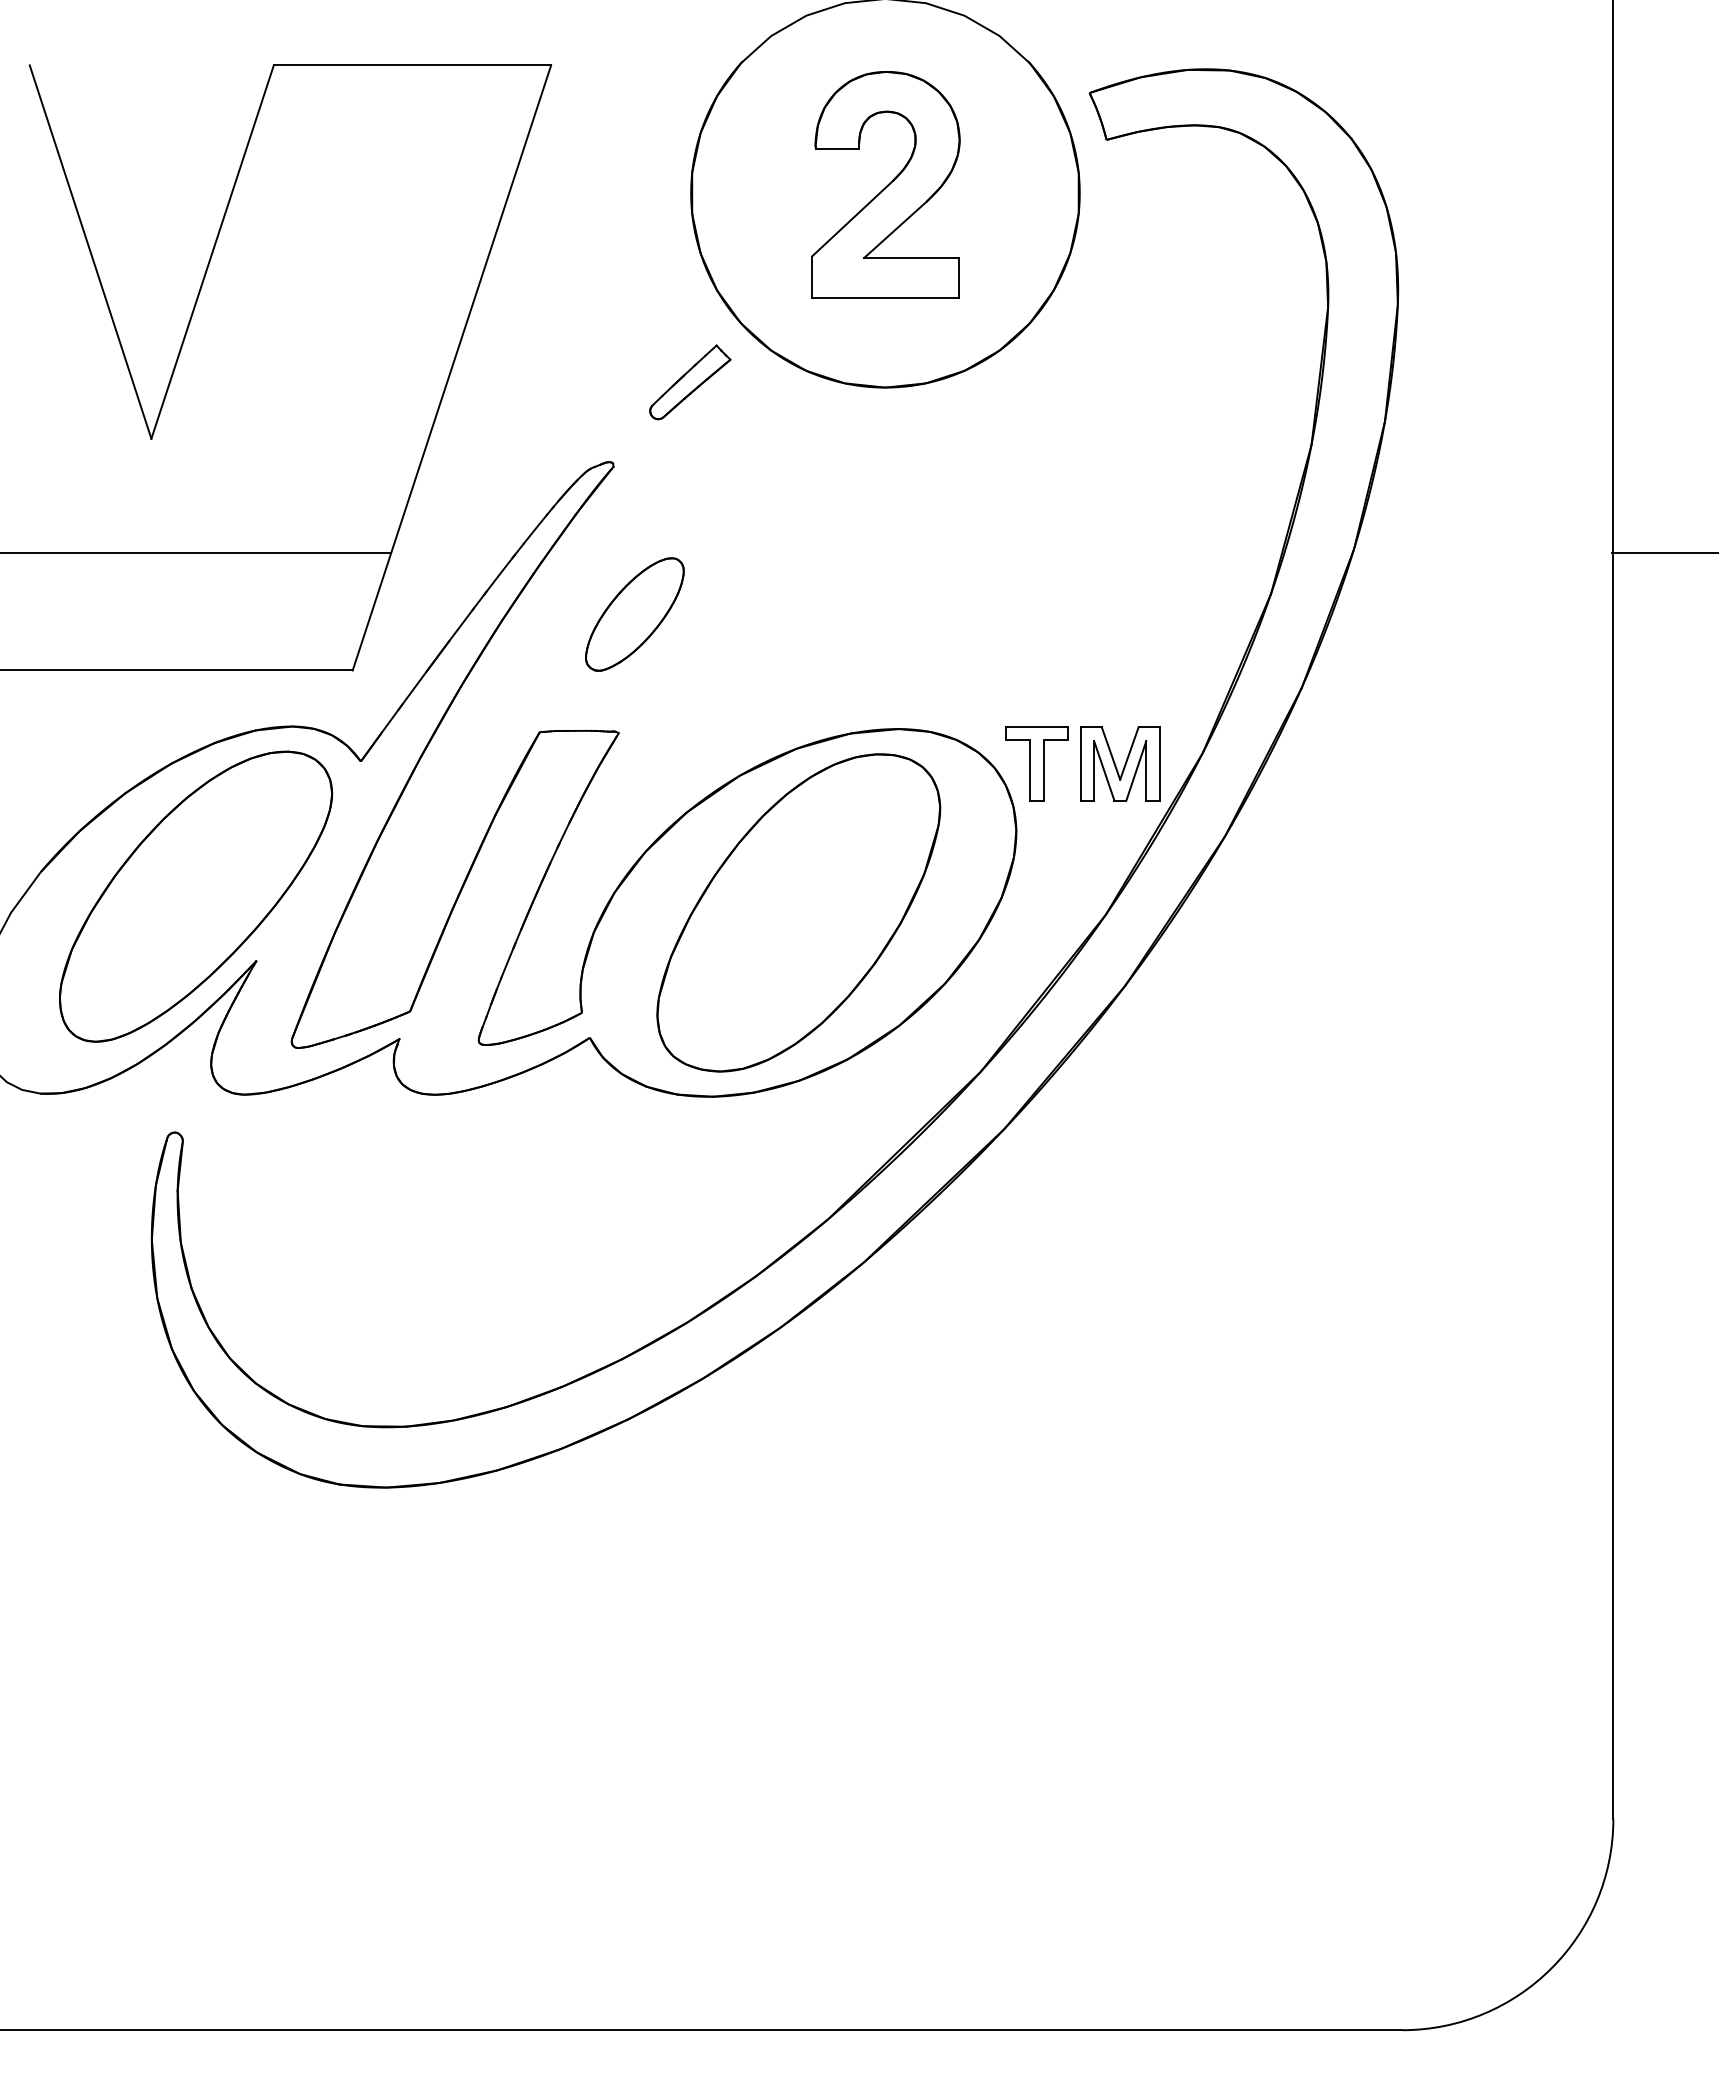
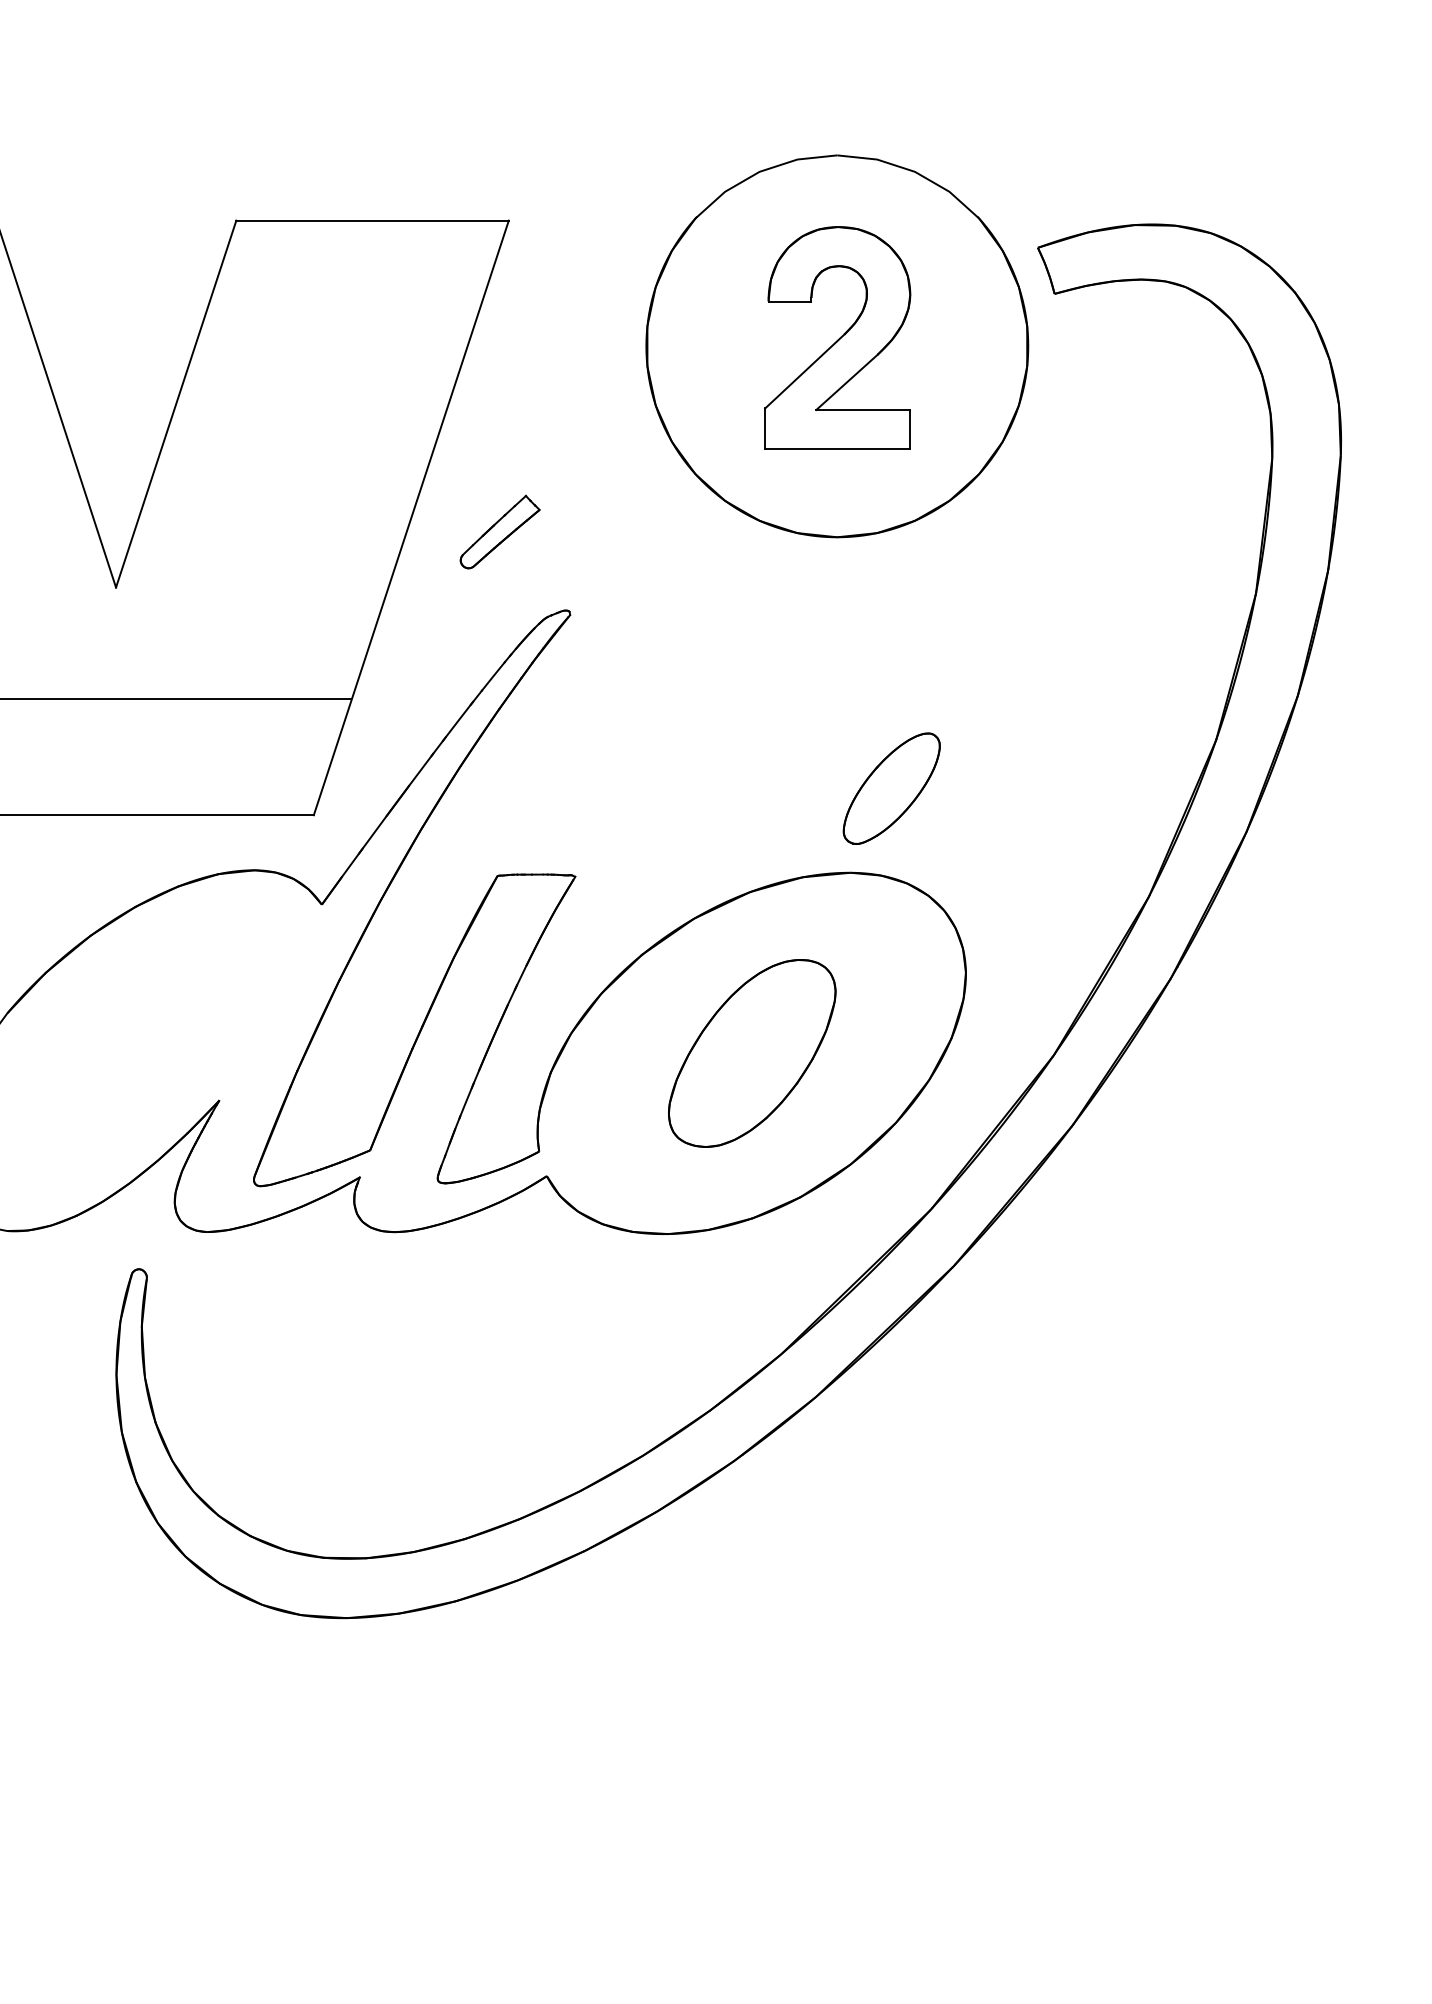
part: (690, 382) -> (500, 532), moved
part: (634, 614) -> (891, 788), moved
part: (1036, 763) -> (985, 906), removed
part: (1120, 763) -> (1068, 906), removed
part: (196, 896) -> (160, 1037), removed
part: (798, 912) -> (751, 1053), size x0.6

